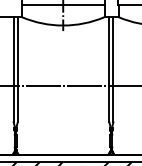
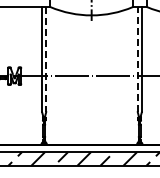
line: (18, 69) -> (46, 59), solid -> dashed
line: (109, 69) -> (137, 59), solid -> dashed

